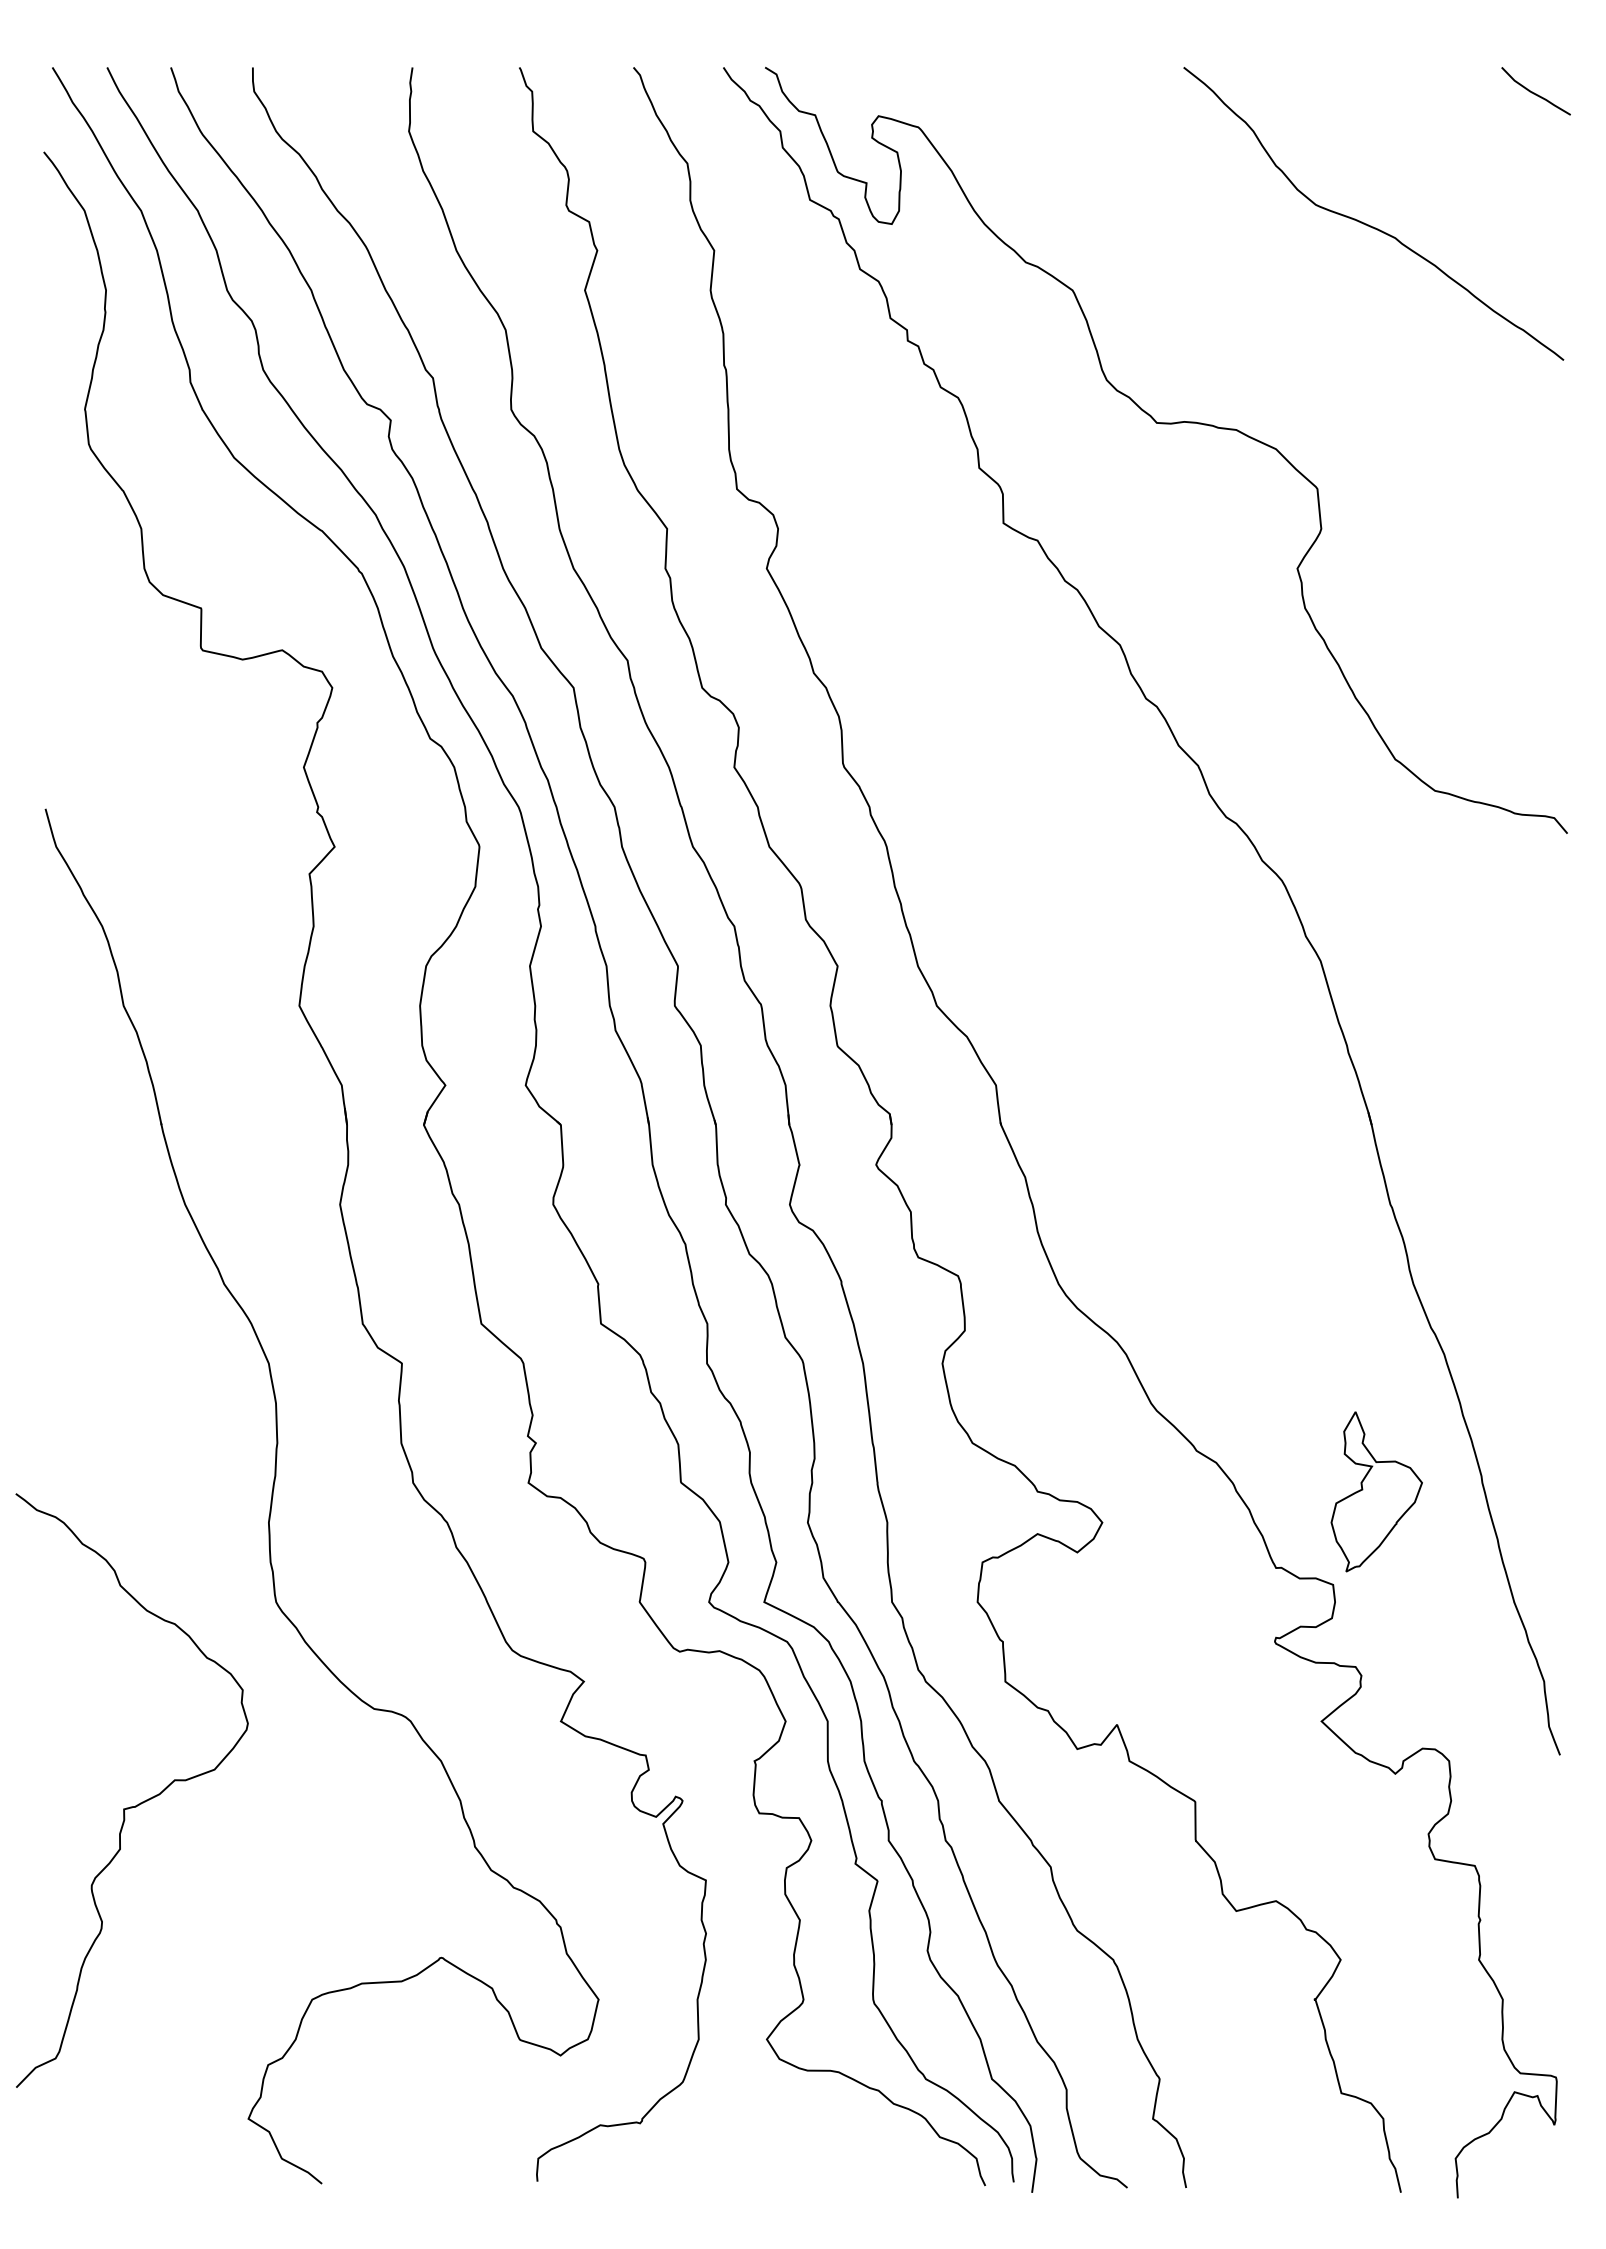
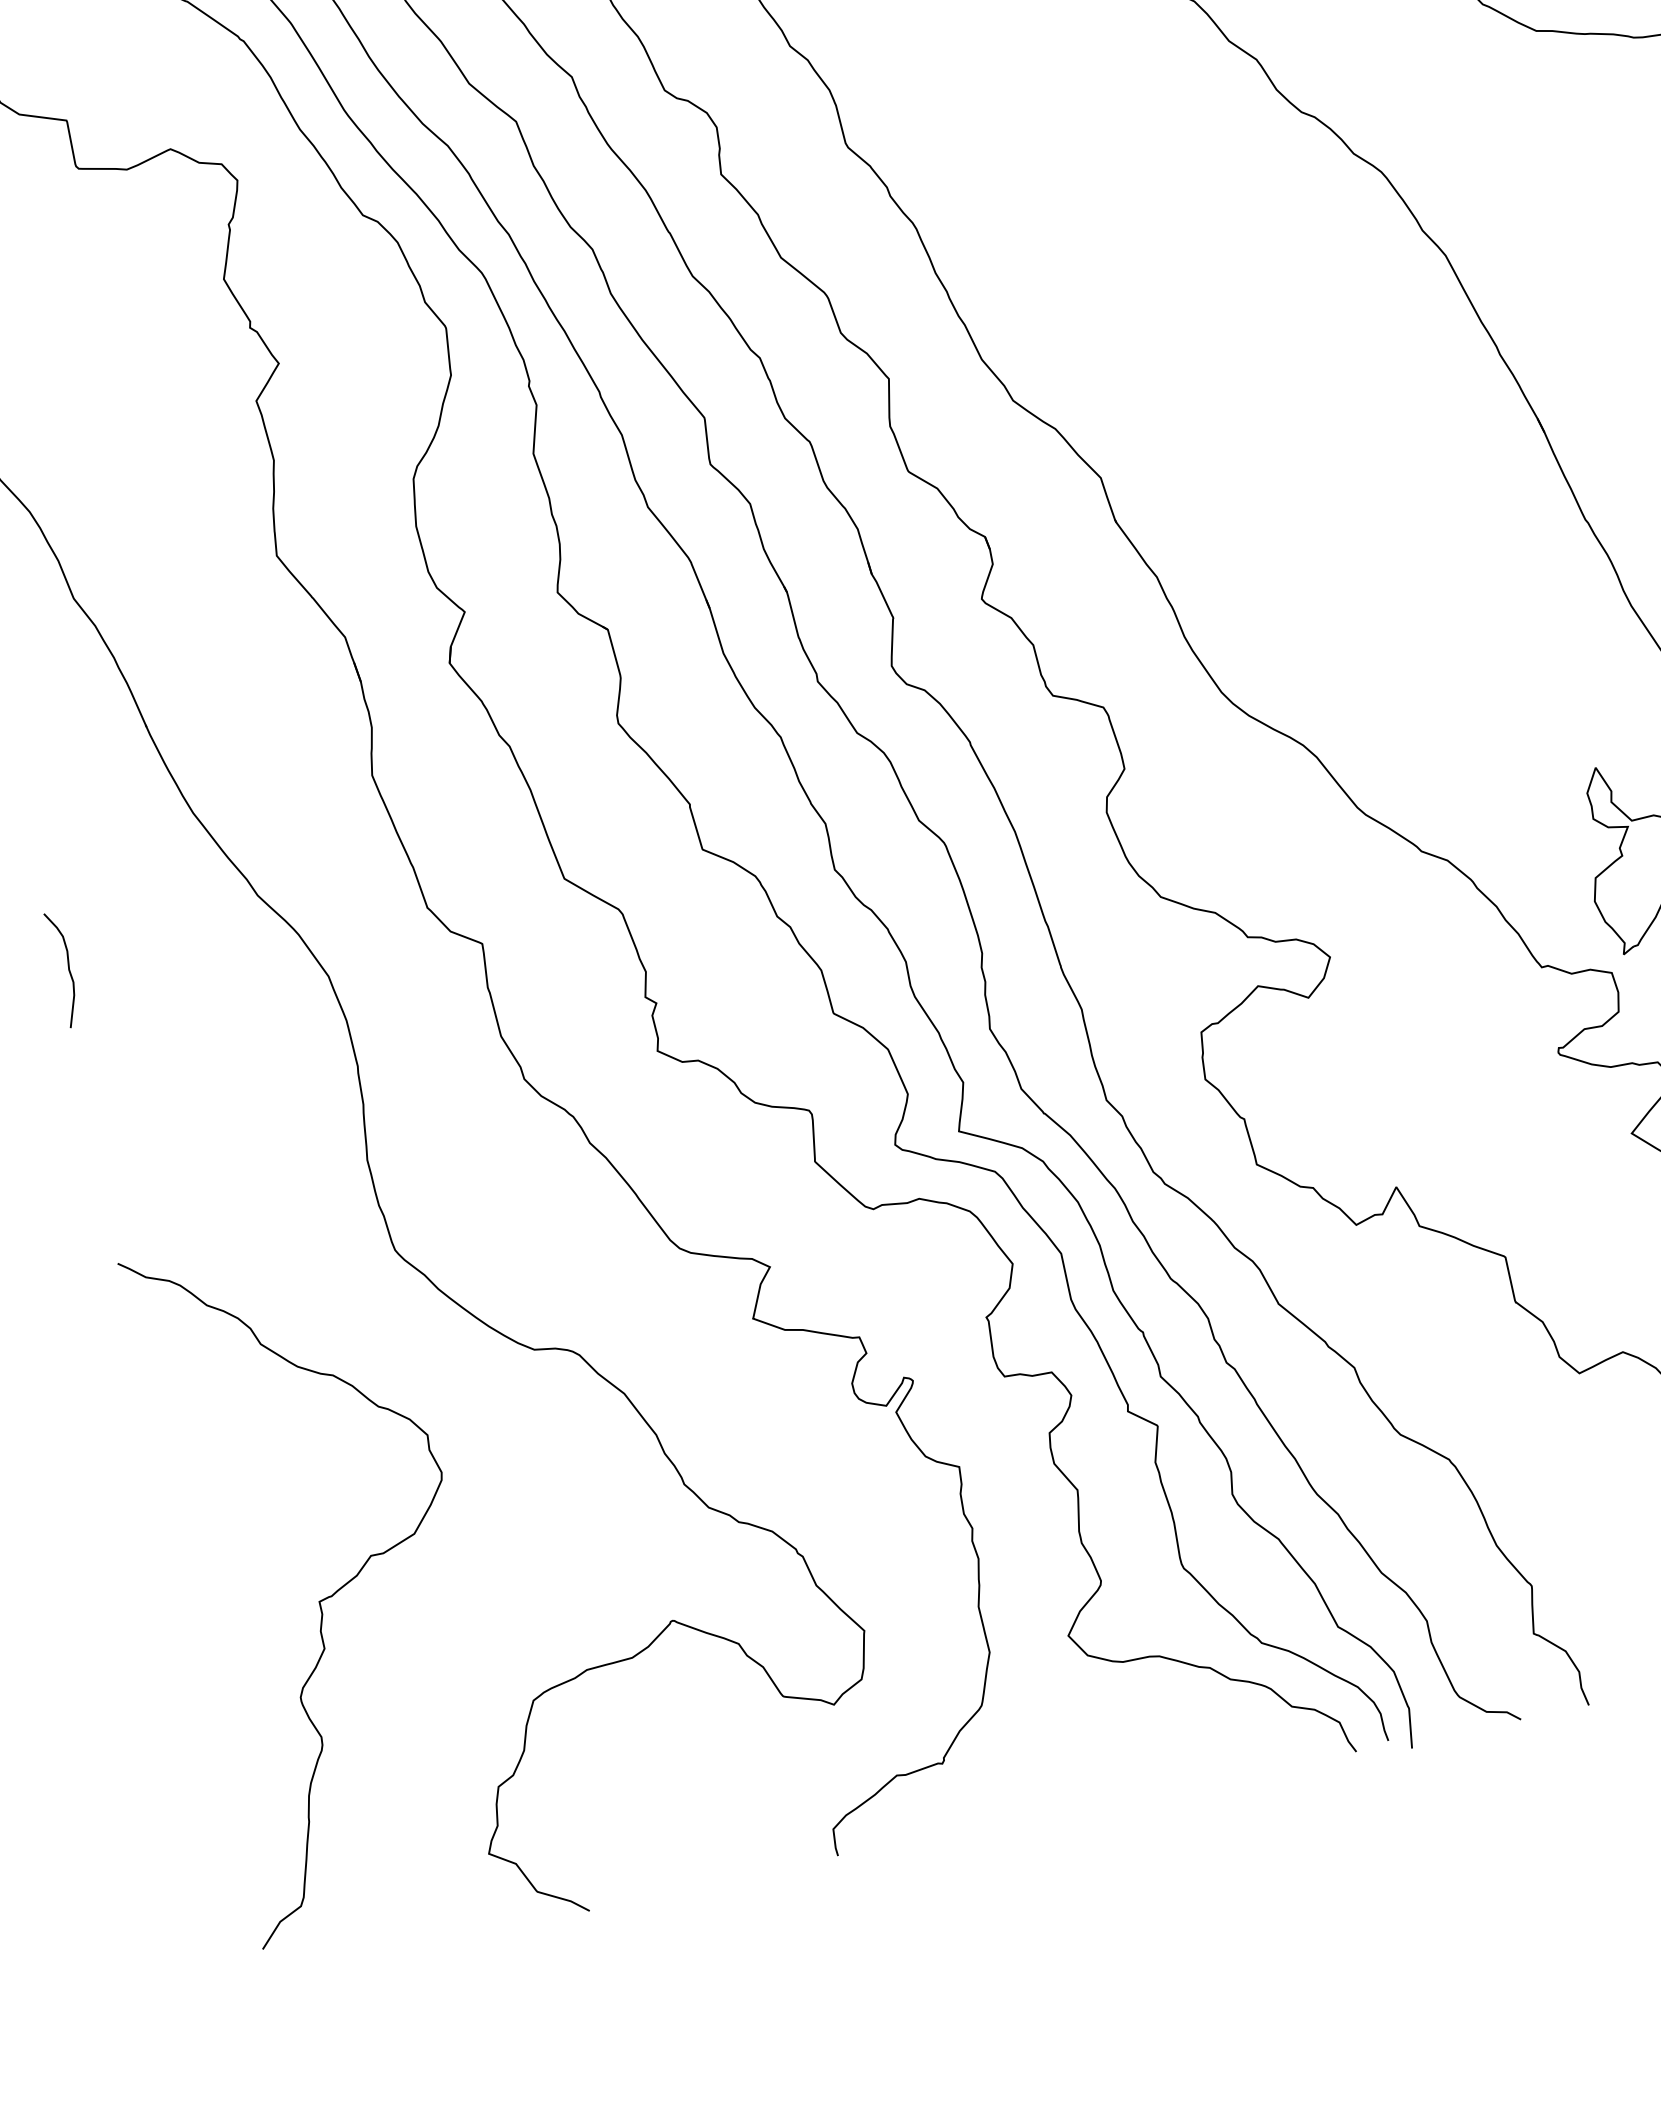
curve: (54, 1311) -> (68, 968), added
curve: (138, 1803) -> (334, 1591), moved

